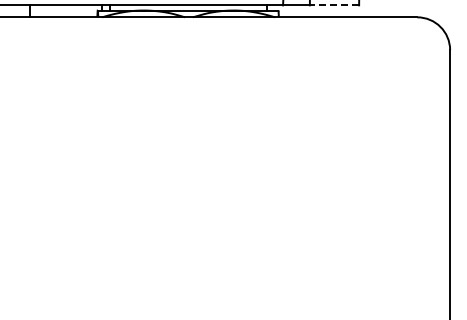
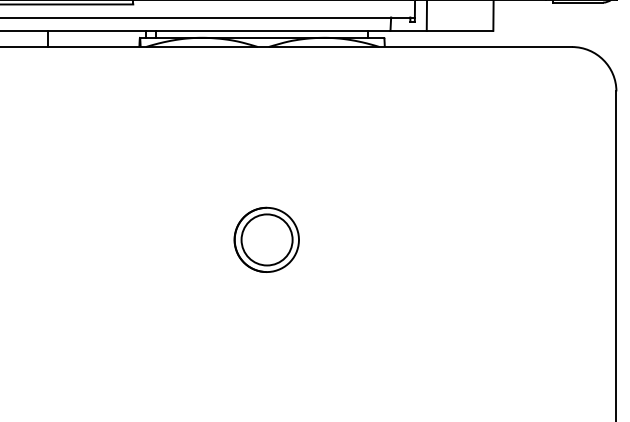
line: (334, 5) -> (460, 31), dashed -> solid
part: (191, 159) -> (266, 239), added

